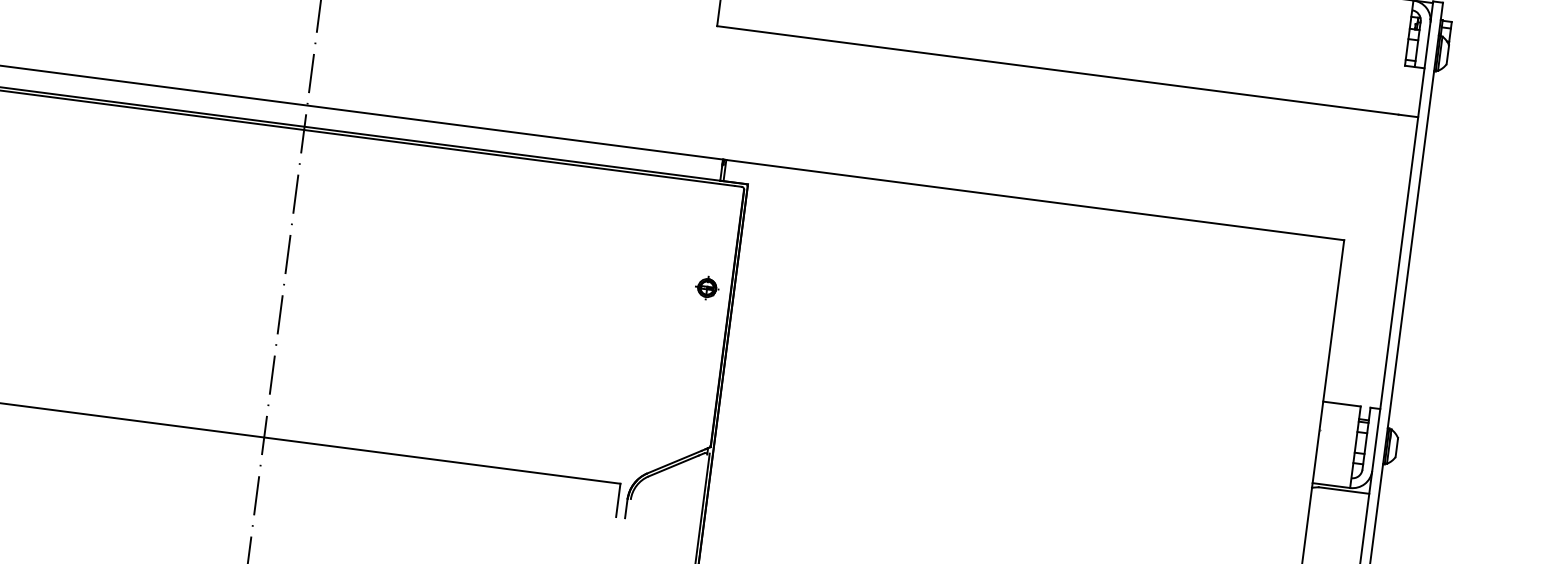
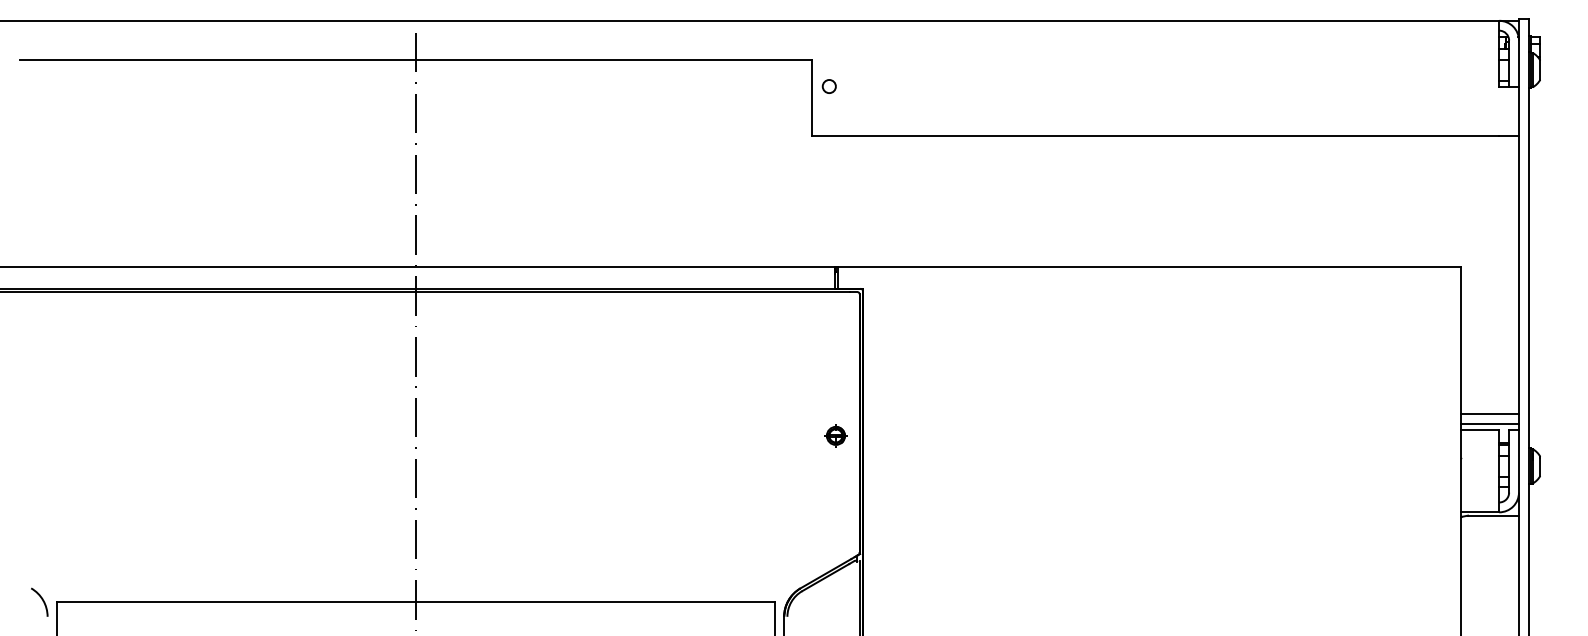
part: (706, 287) -> (835, 435), moved
line: (1353, 388) -> (1489, 413), added
line: (1351, 398) -> (1489, 423), added

